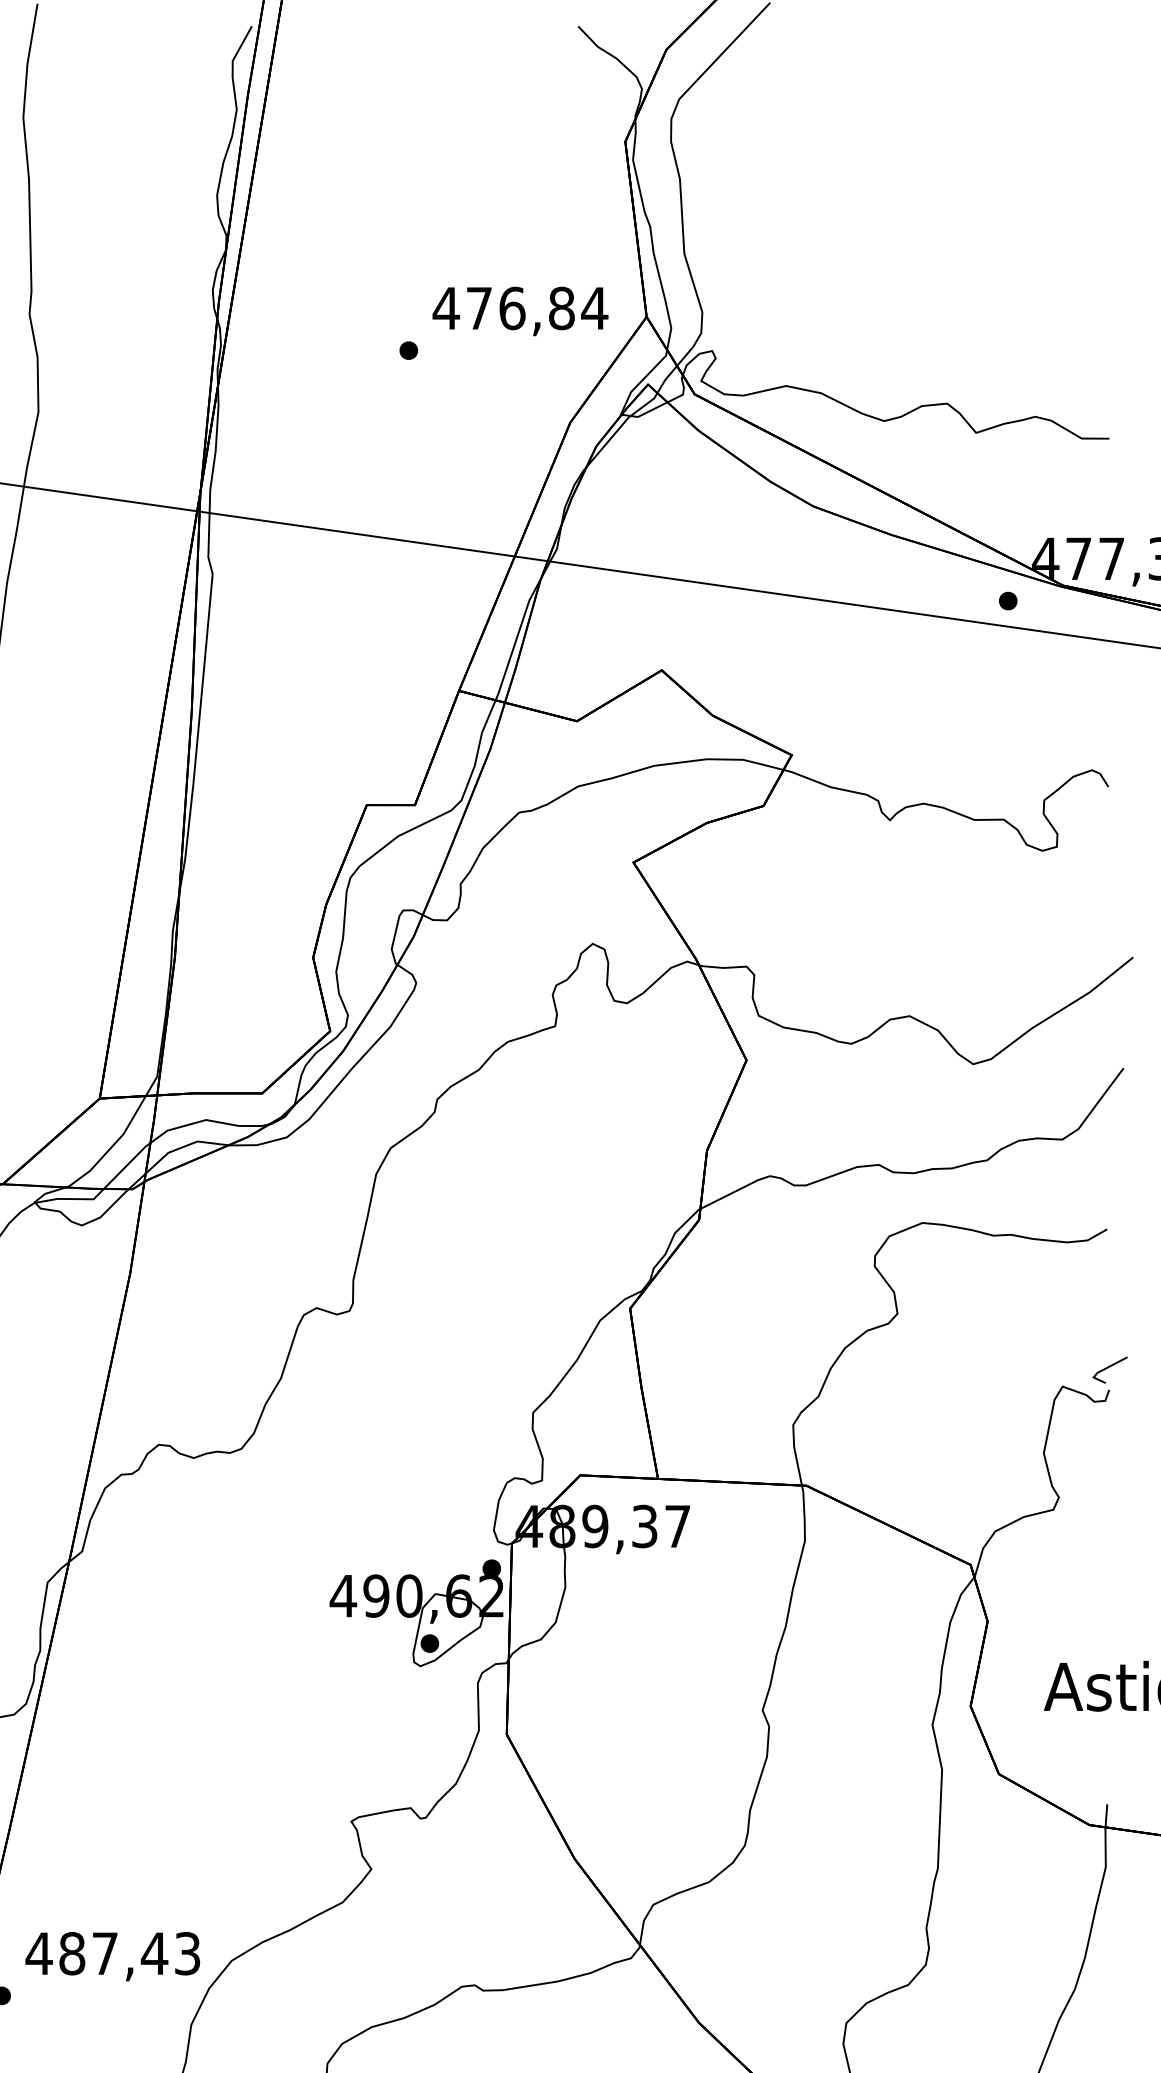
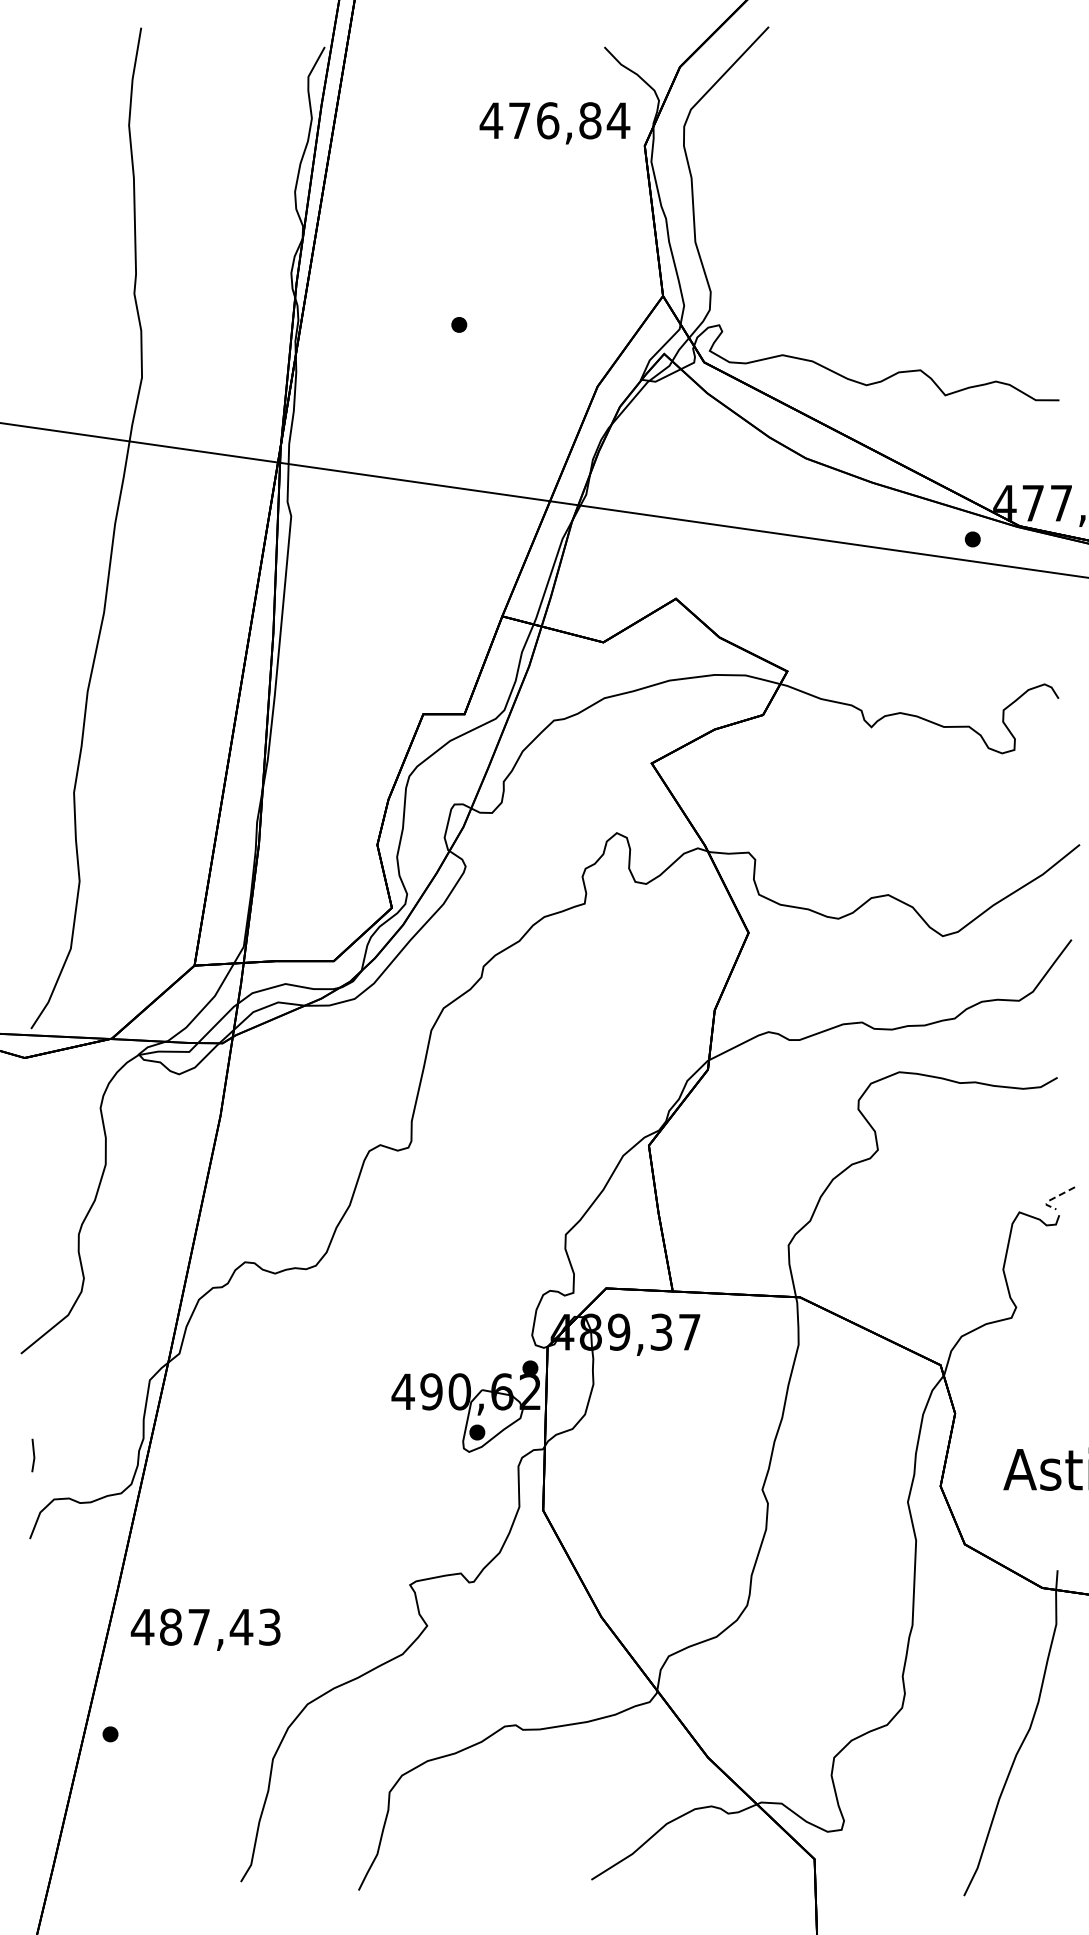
text: (519, 311) -> (554, 123), moved
line: (1102, 1370) -> (1053, 1198), solid -> dashed
text: (112, 1956) -> (205, 1629), moved

